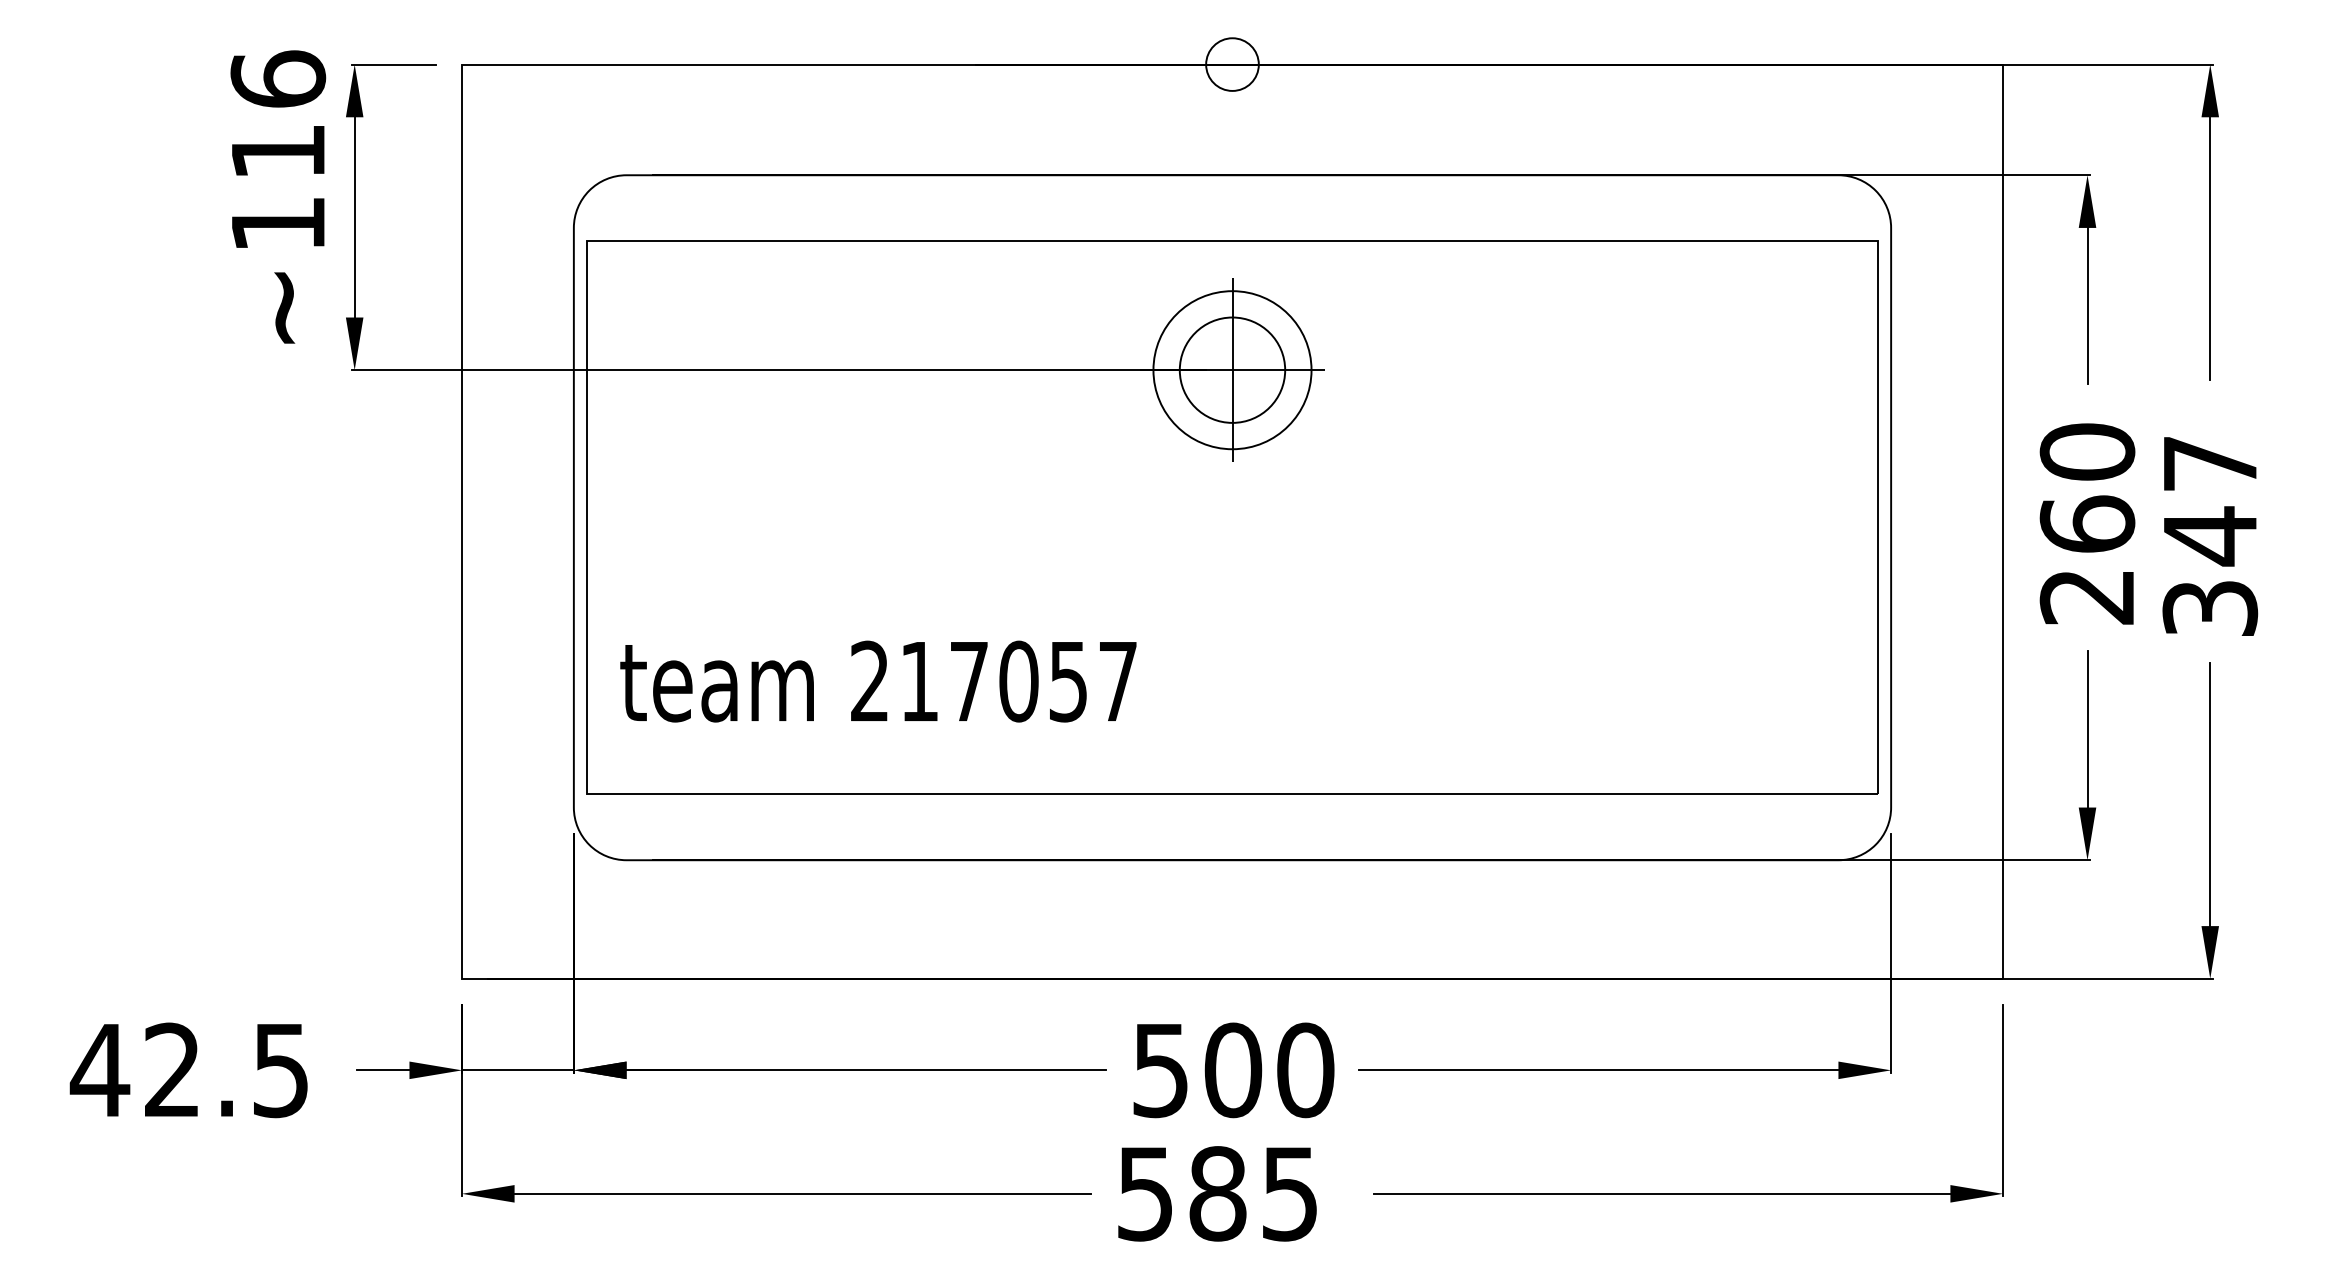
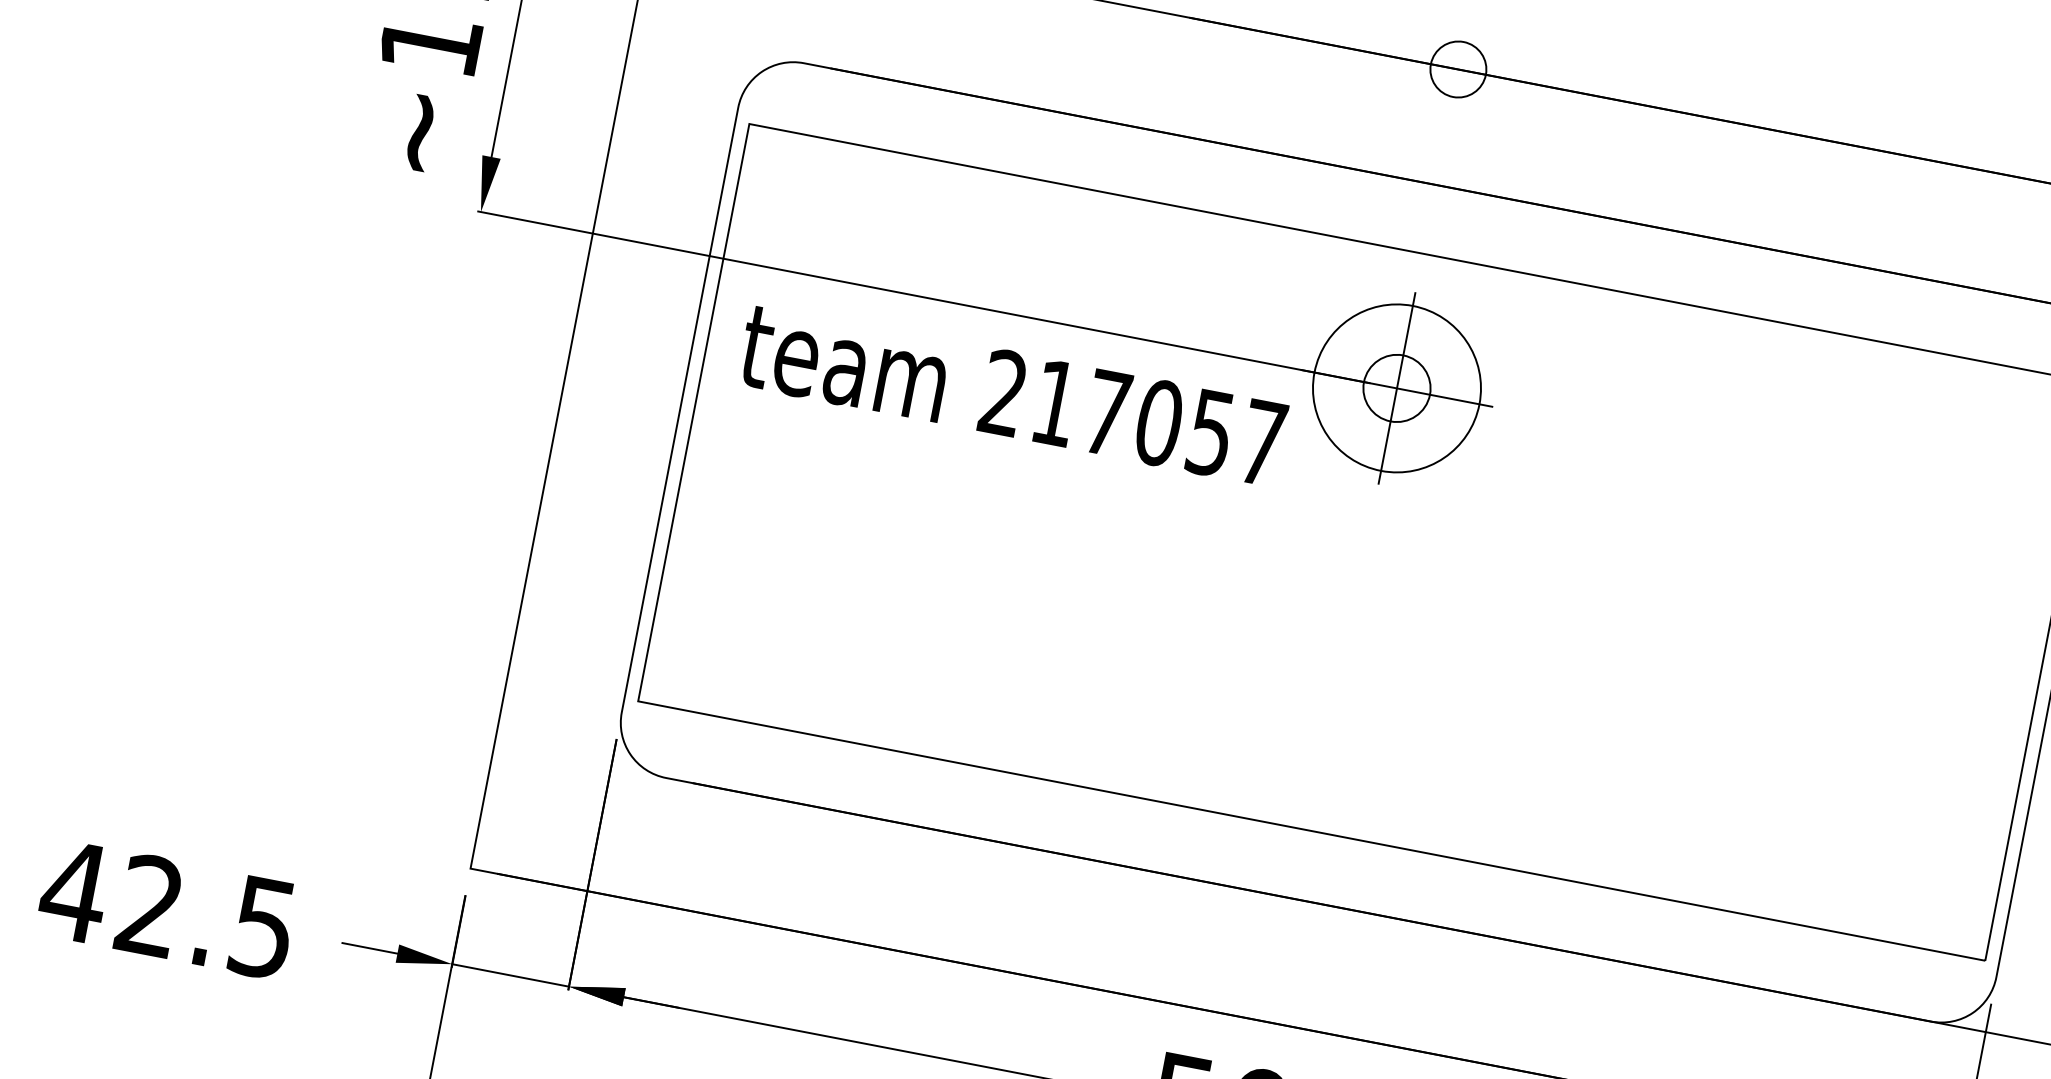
circle: (1232, 369) -> (1397, 387), size x0.6
text: (878, 681) -> (1012, 394), moved

